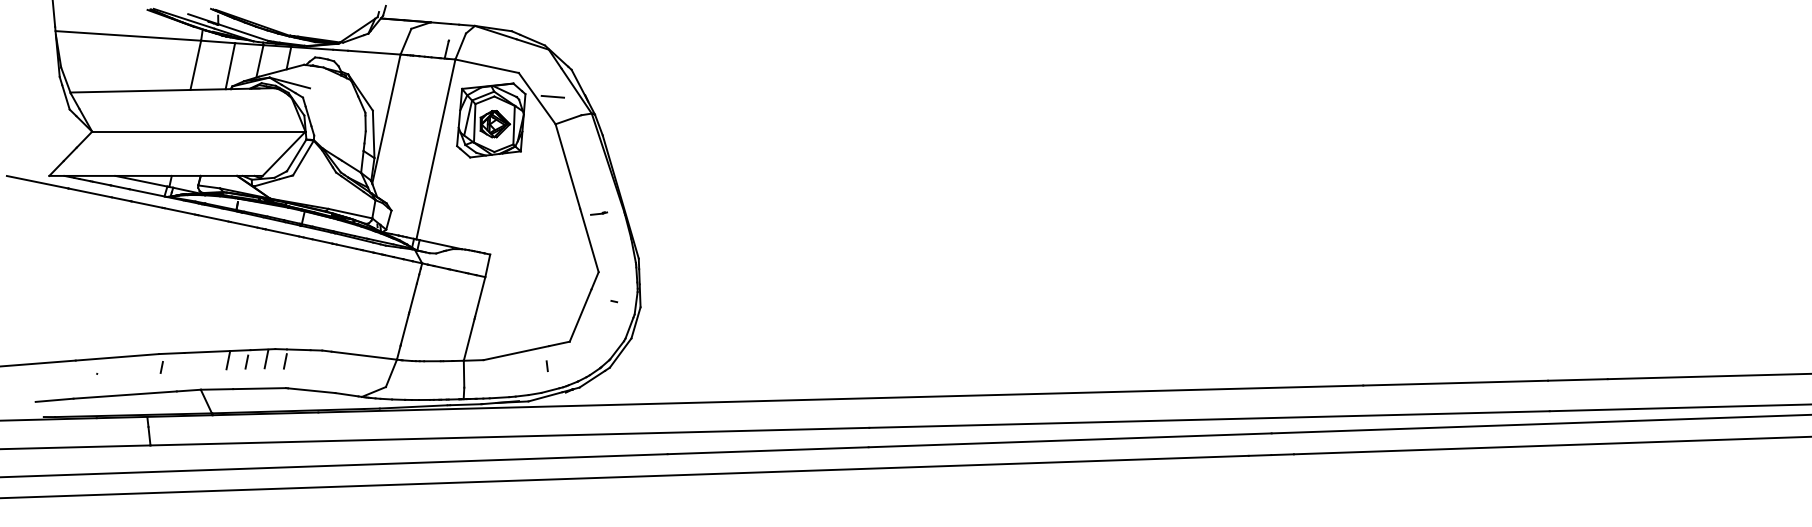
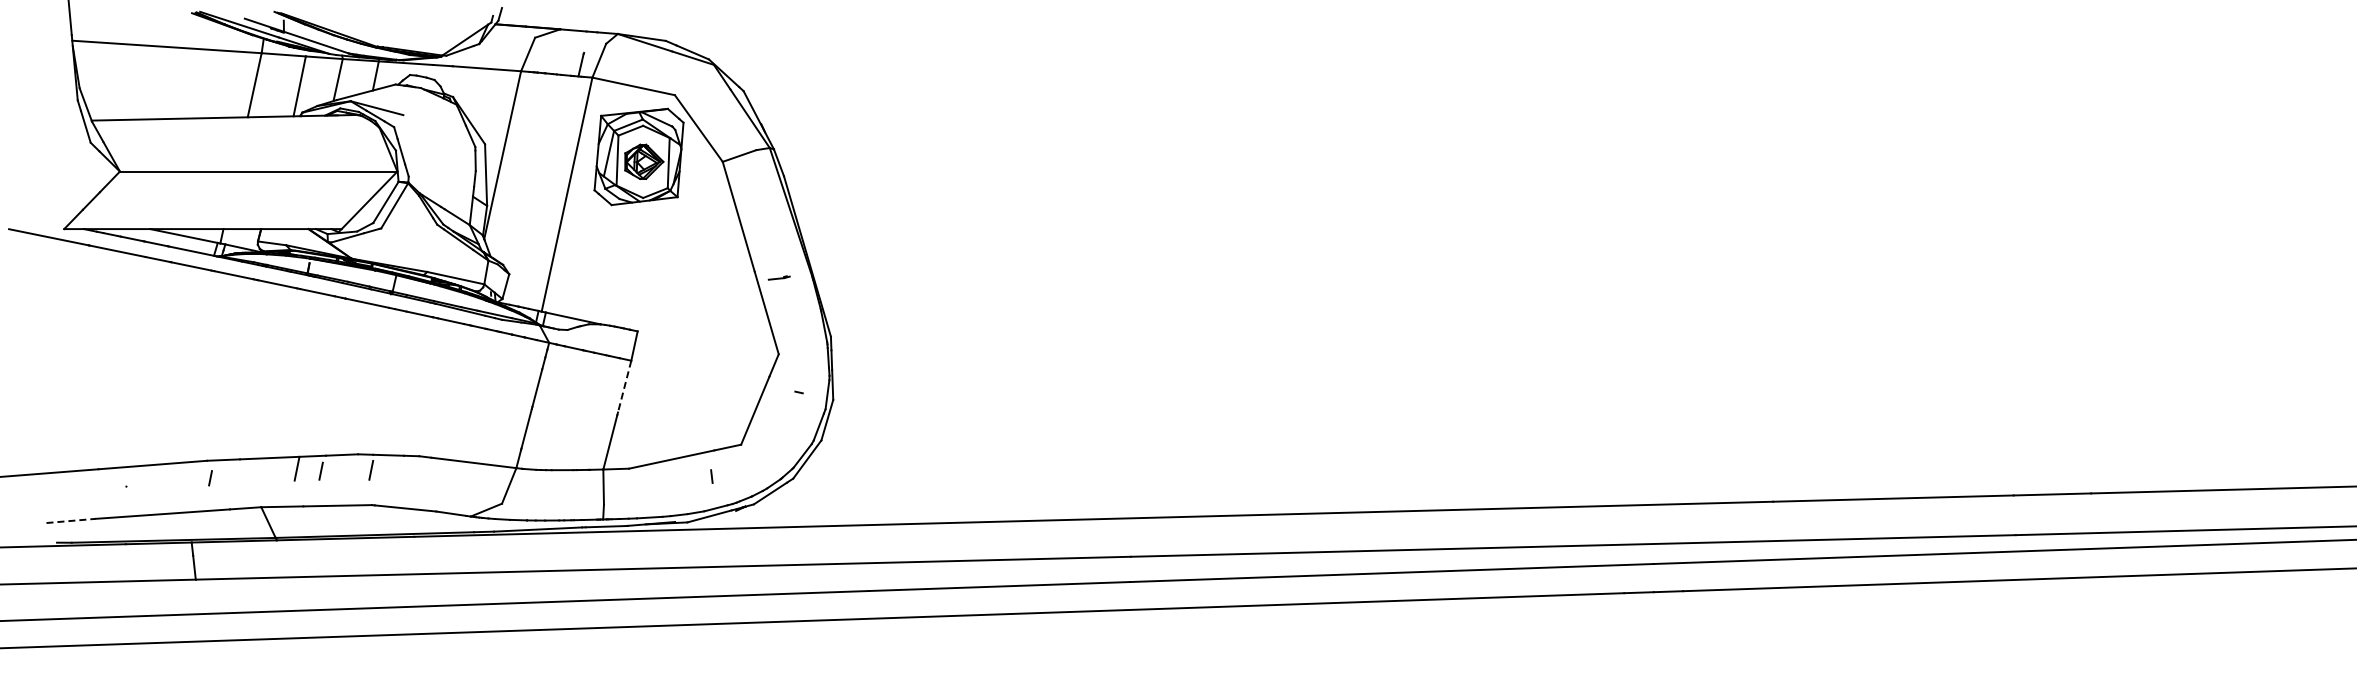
line: (552, 97) -> (718, 126), removed
line: (480, 296) -> (624, 386), solid -> dashed
line: (266, 359) -> (346, 467), removed
line: (54, 399) -> (71, 520), solid -> dashed

